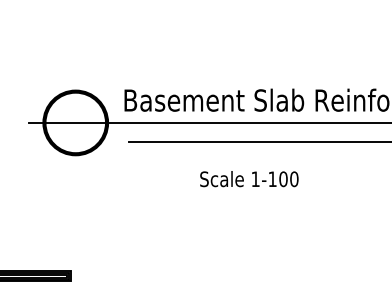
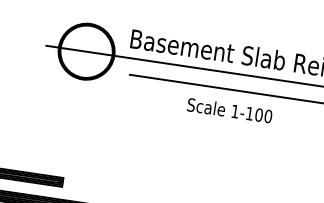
text: (249, 179) -> (229, 111), moved

